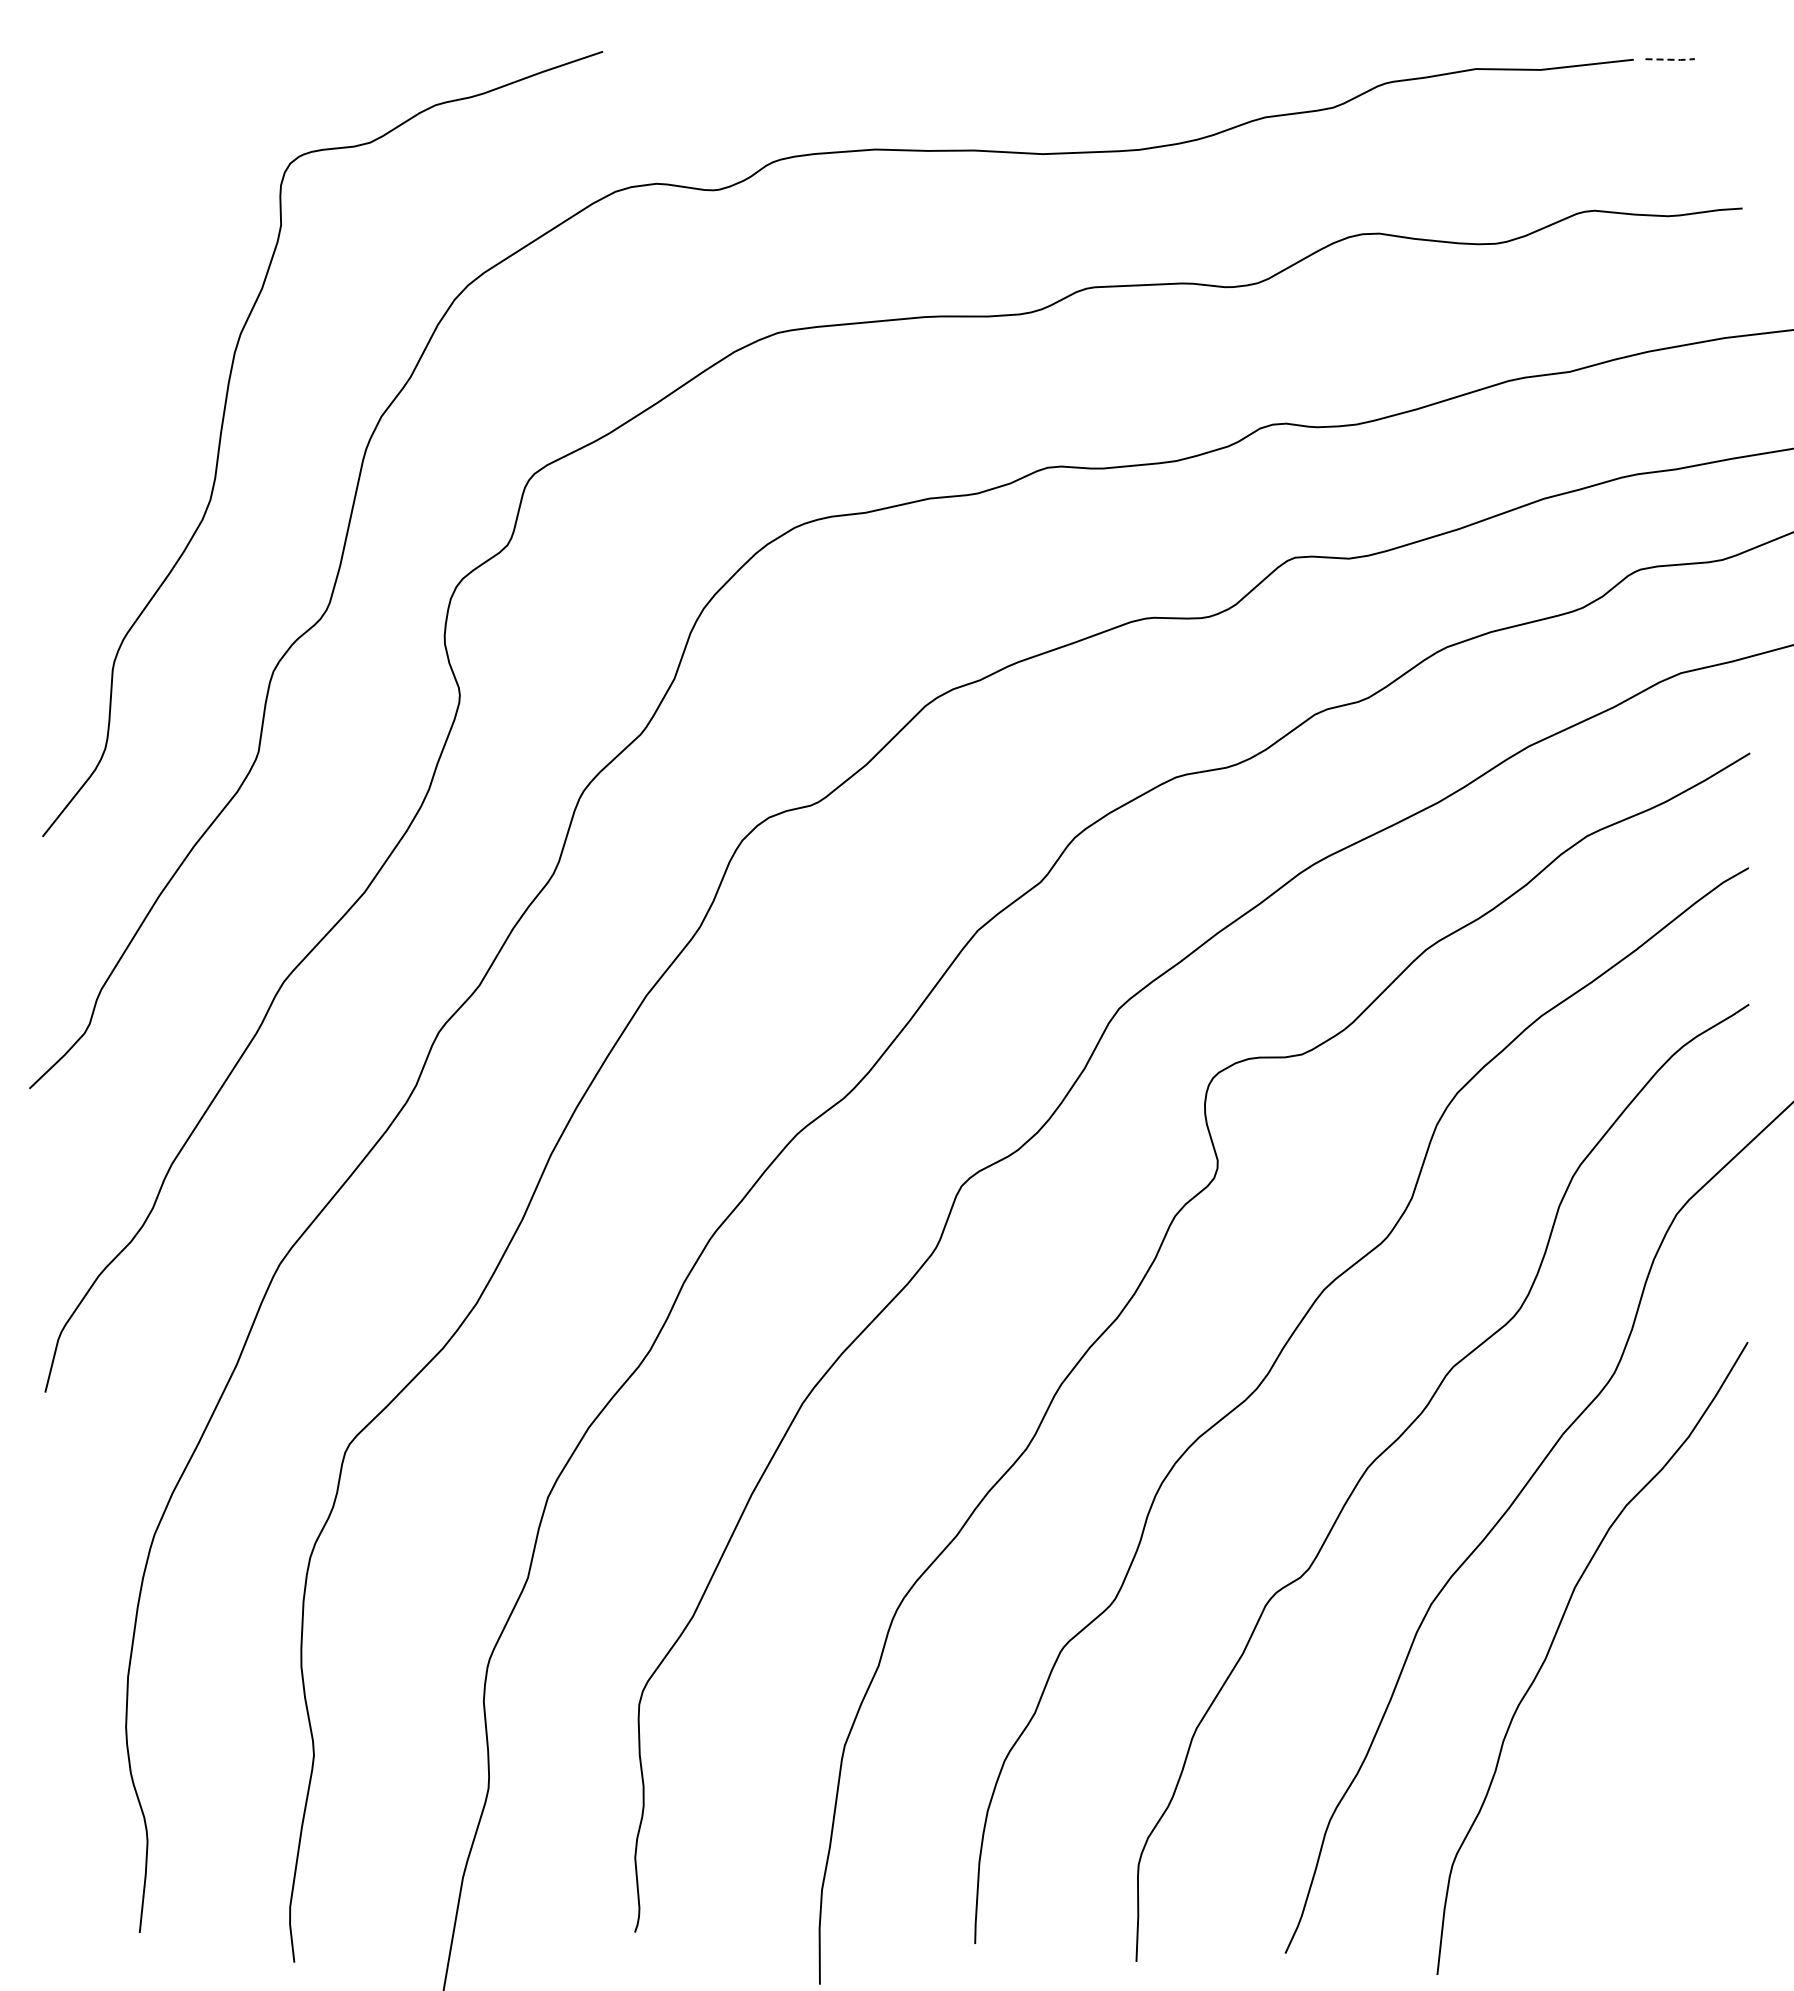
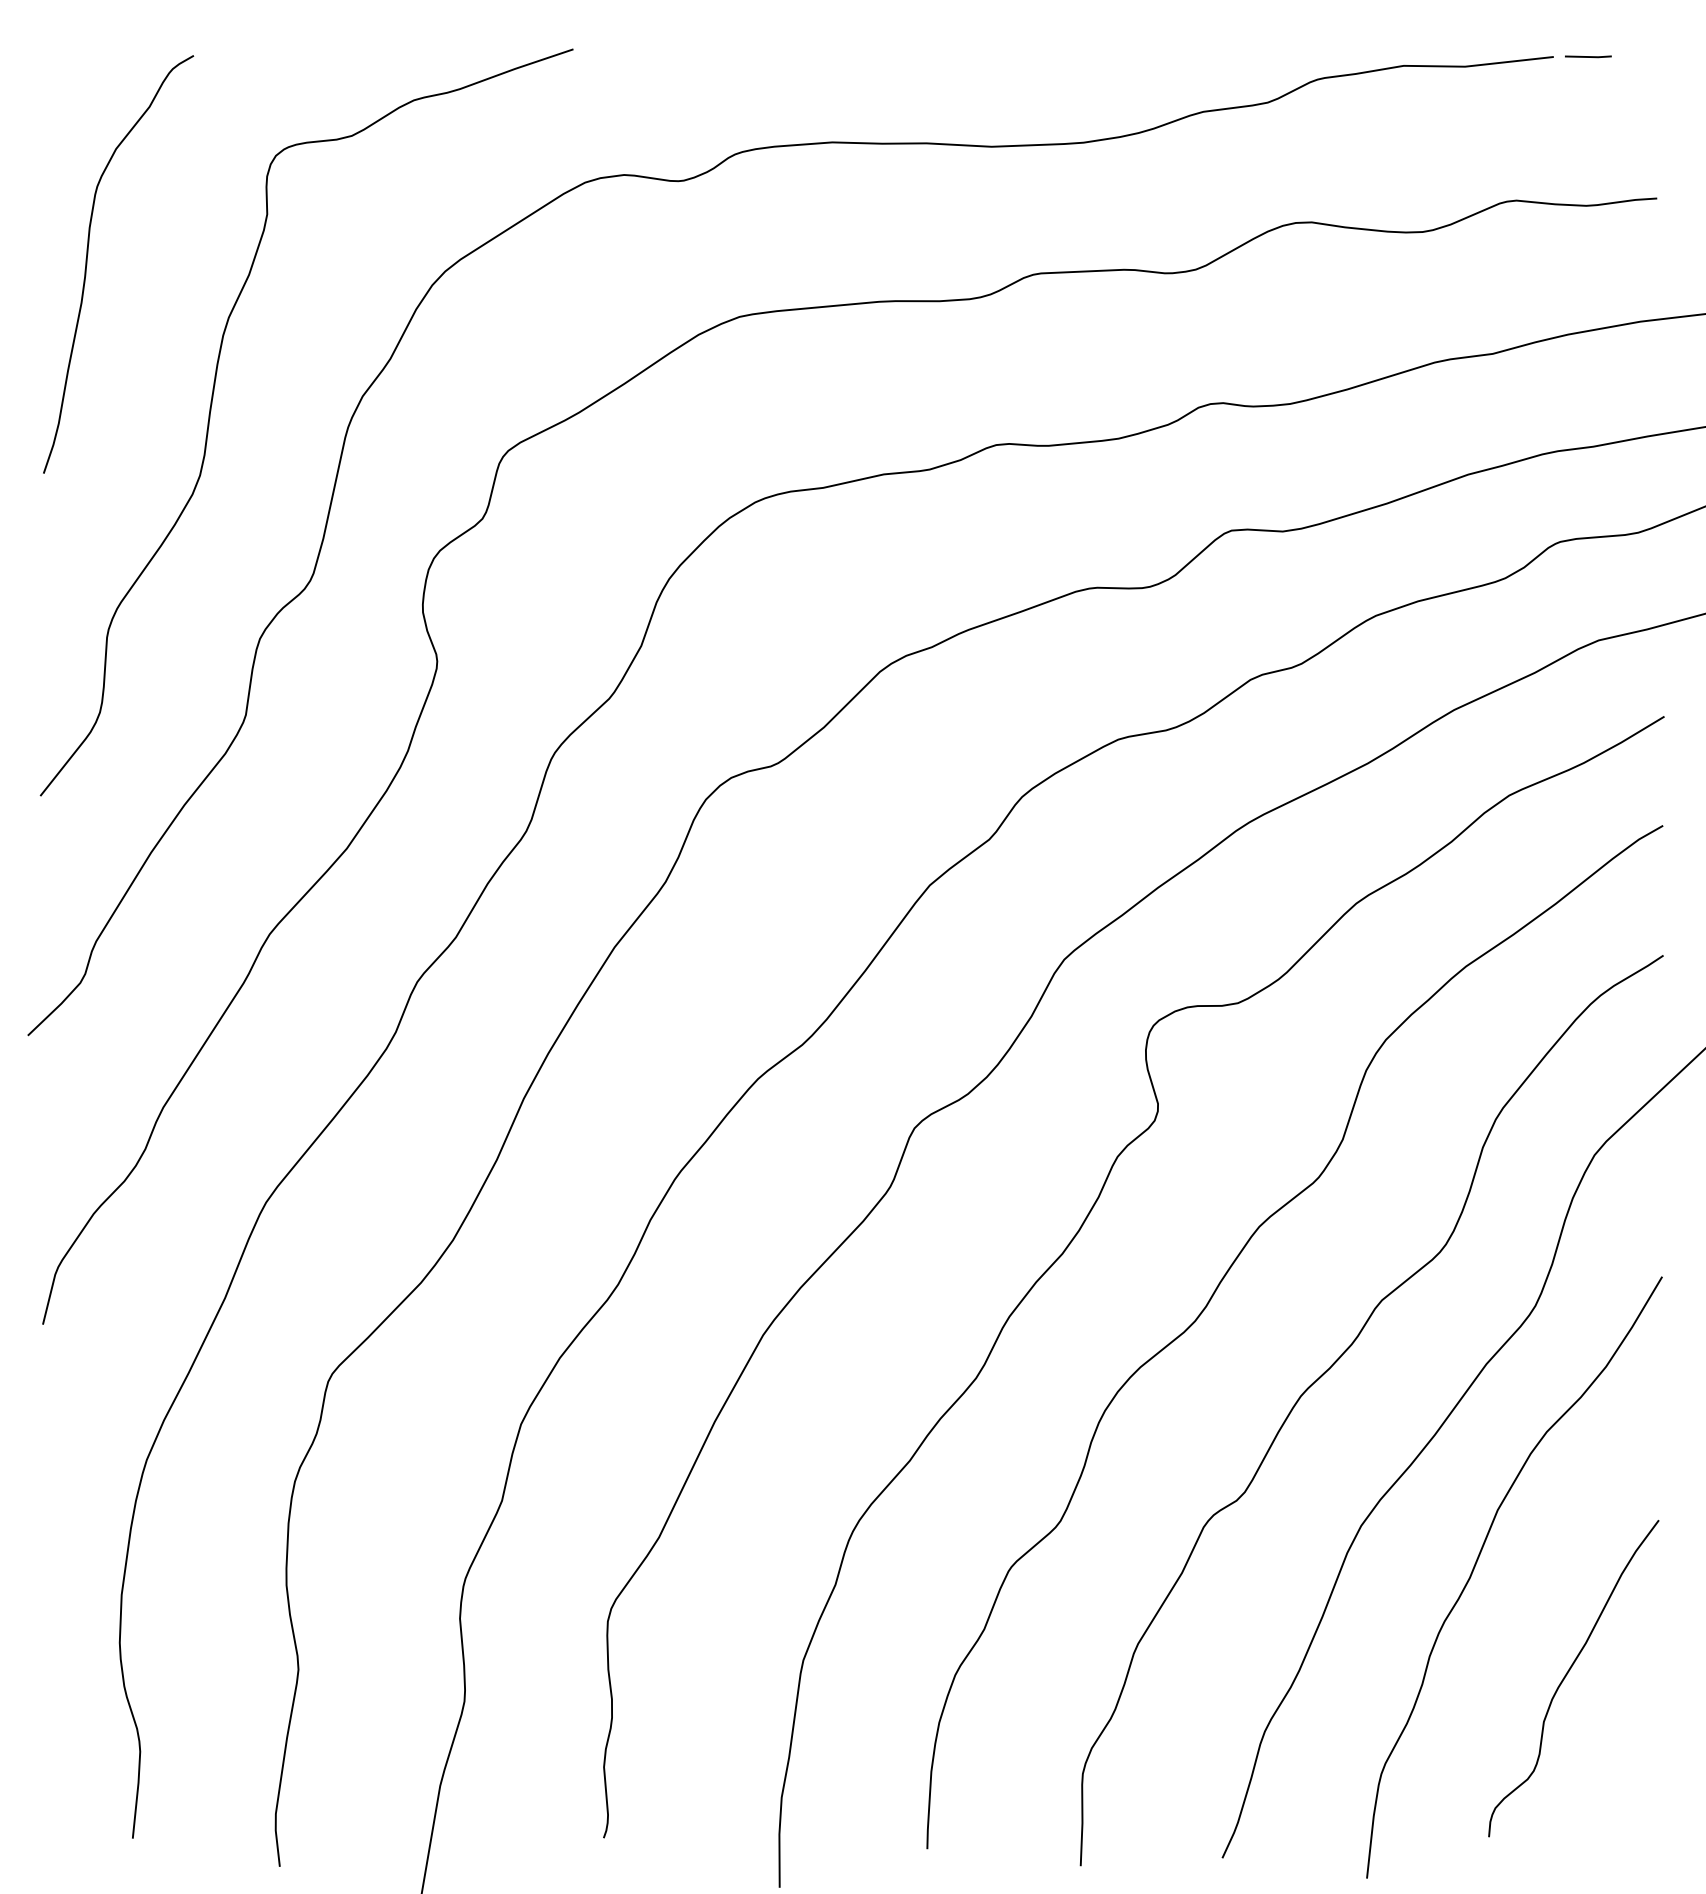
line: (1670, 59) -> (1588, 56), dashed -> solid
curve: (92, 274) -> (87, 261), added
curve: (1648, 1760) -> (1567, 1674), added

